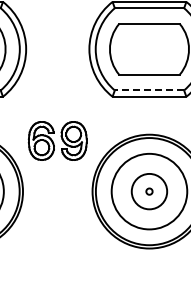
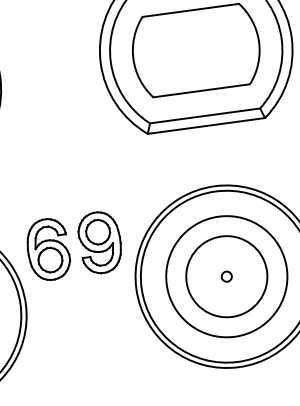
line: (149, 90) -> (205, 115), dashed -> solid
part: (57, 140) -> (73, 245), moved
circle: (149, 191) -> (226, 276), size x1.43

